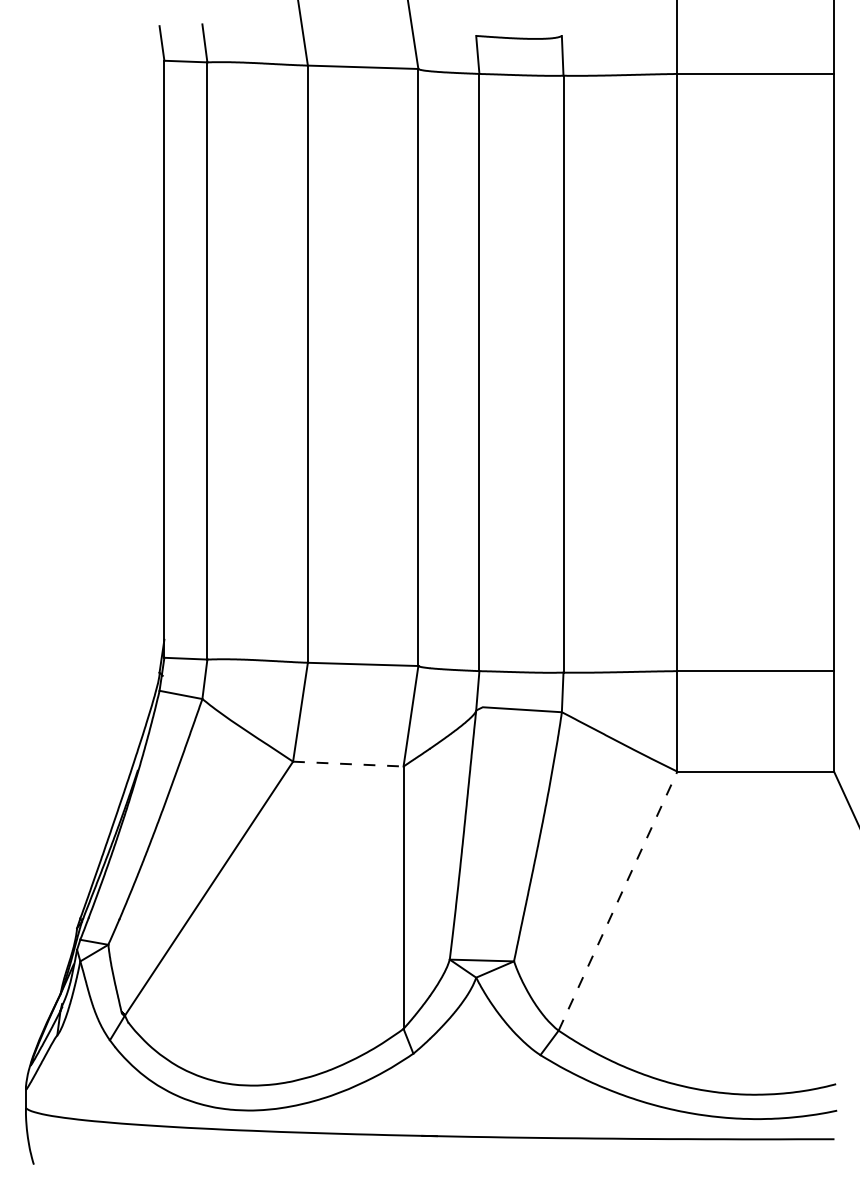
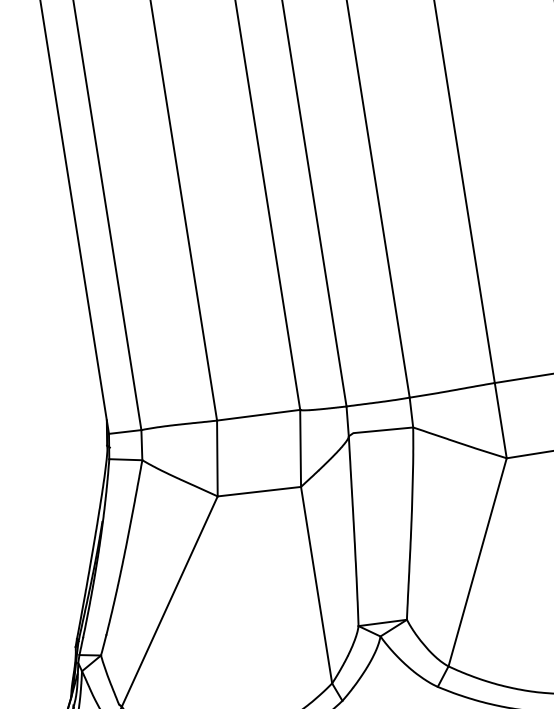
line: (348, 764) -> (259, 491), dashed -> solid
line: (618, 900) -> (477, 561), dashed -> solid

